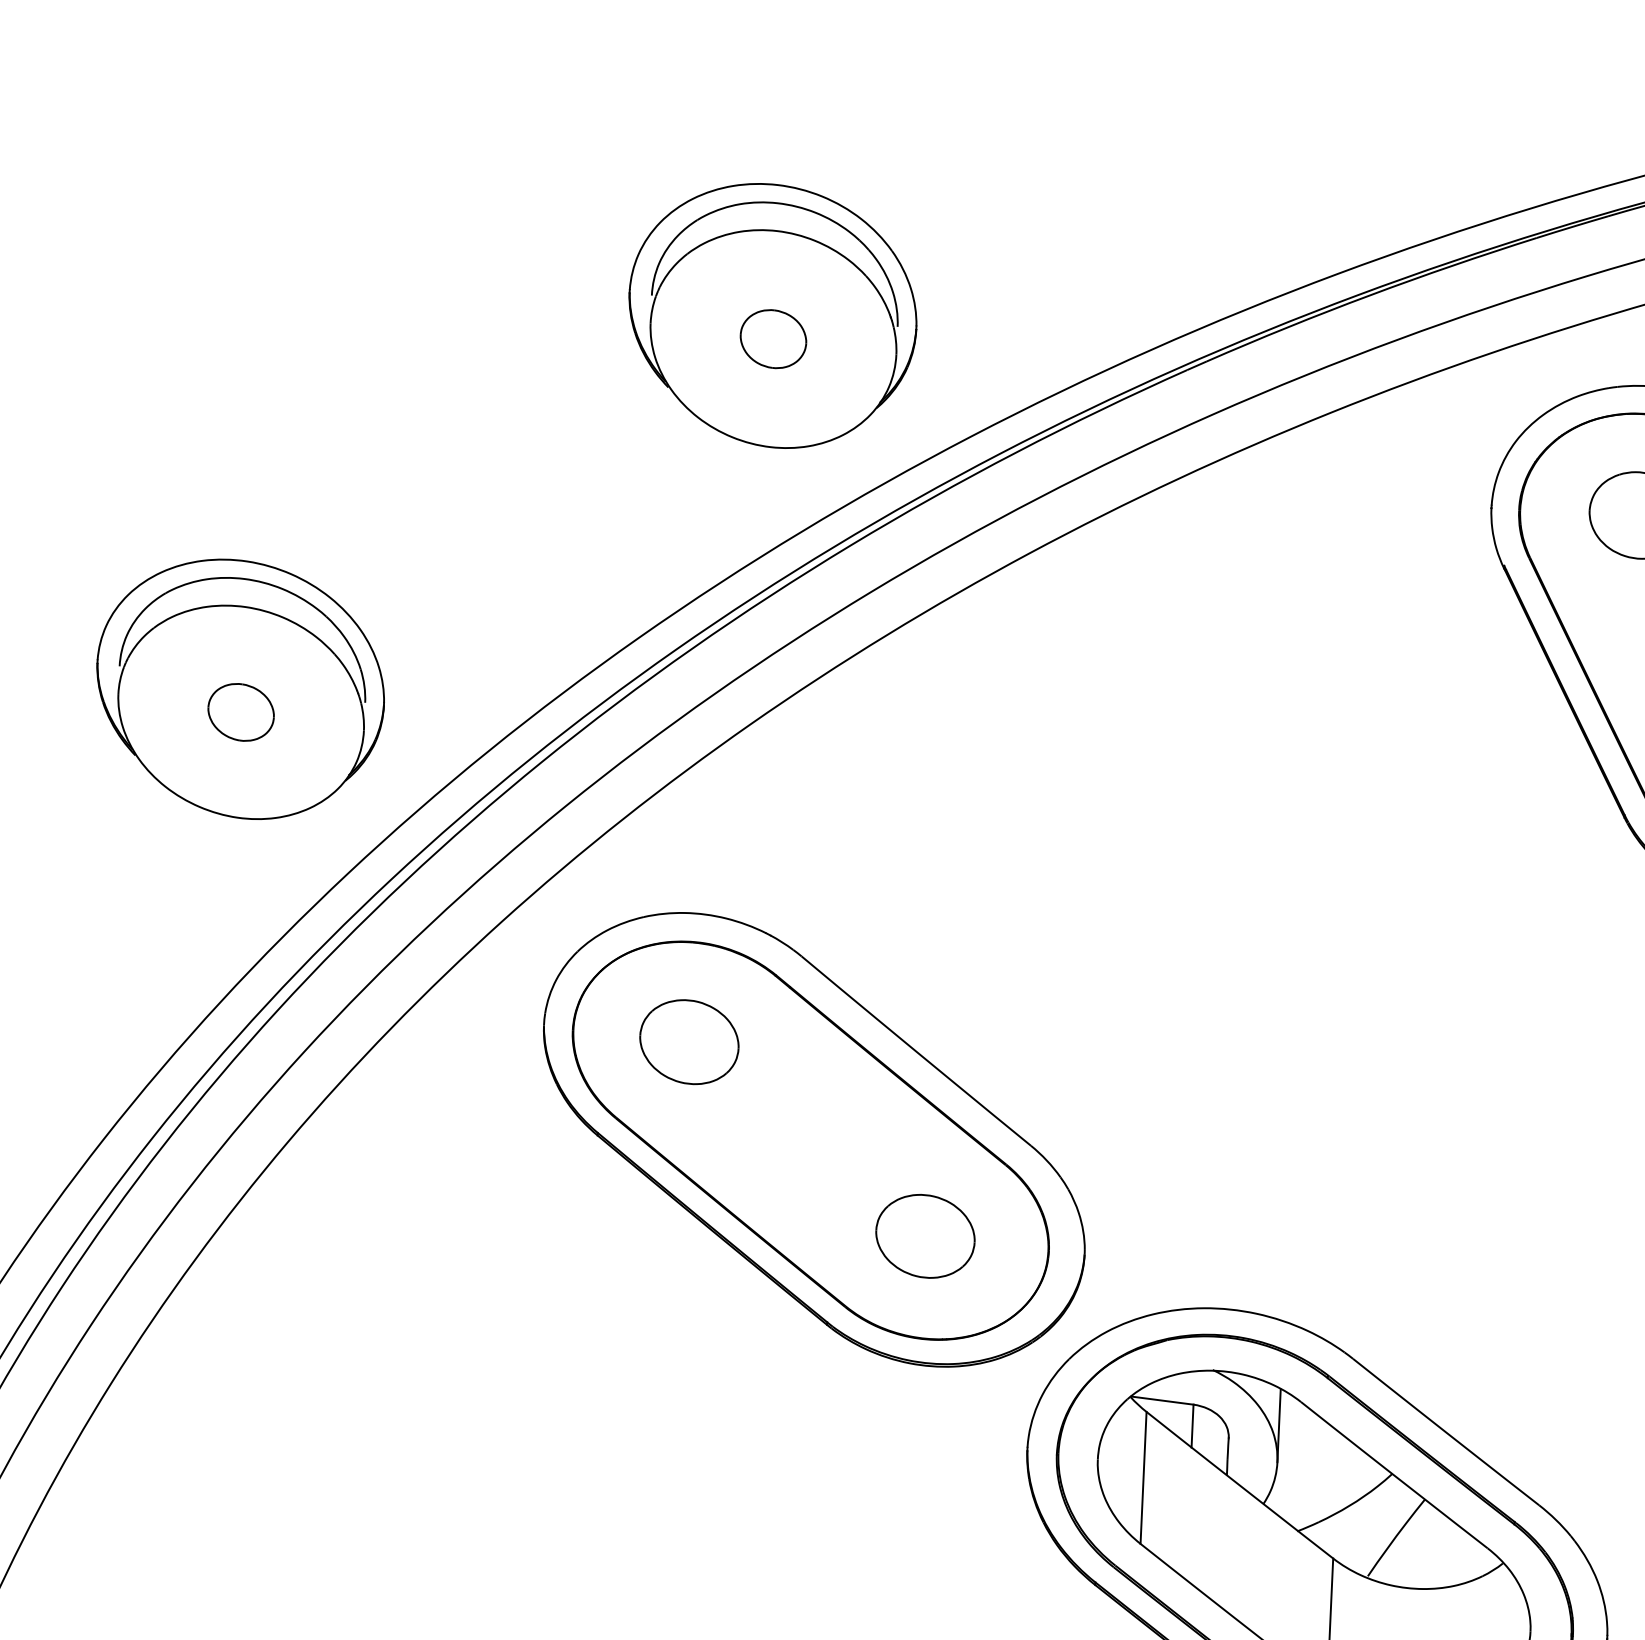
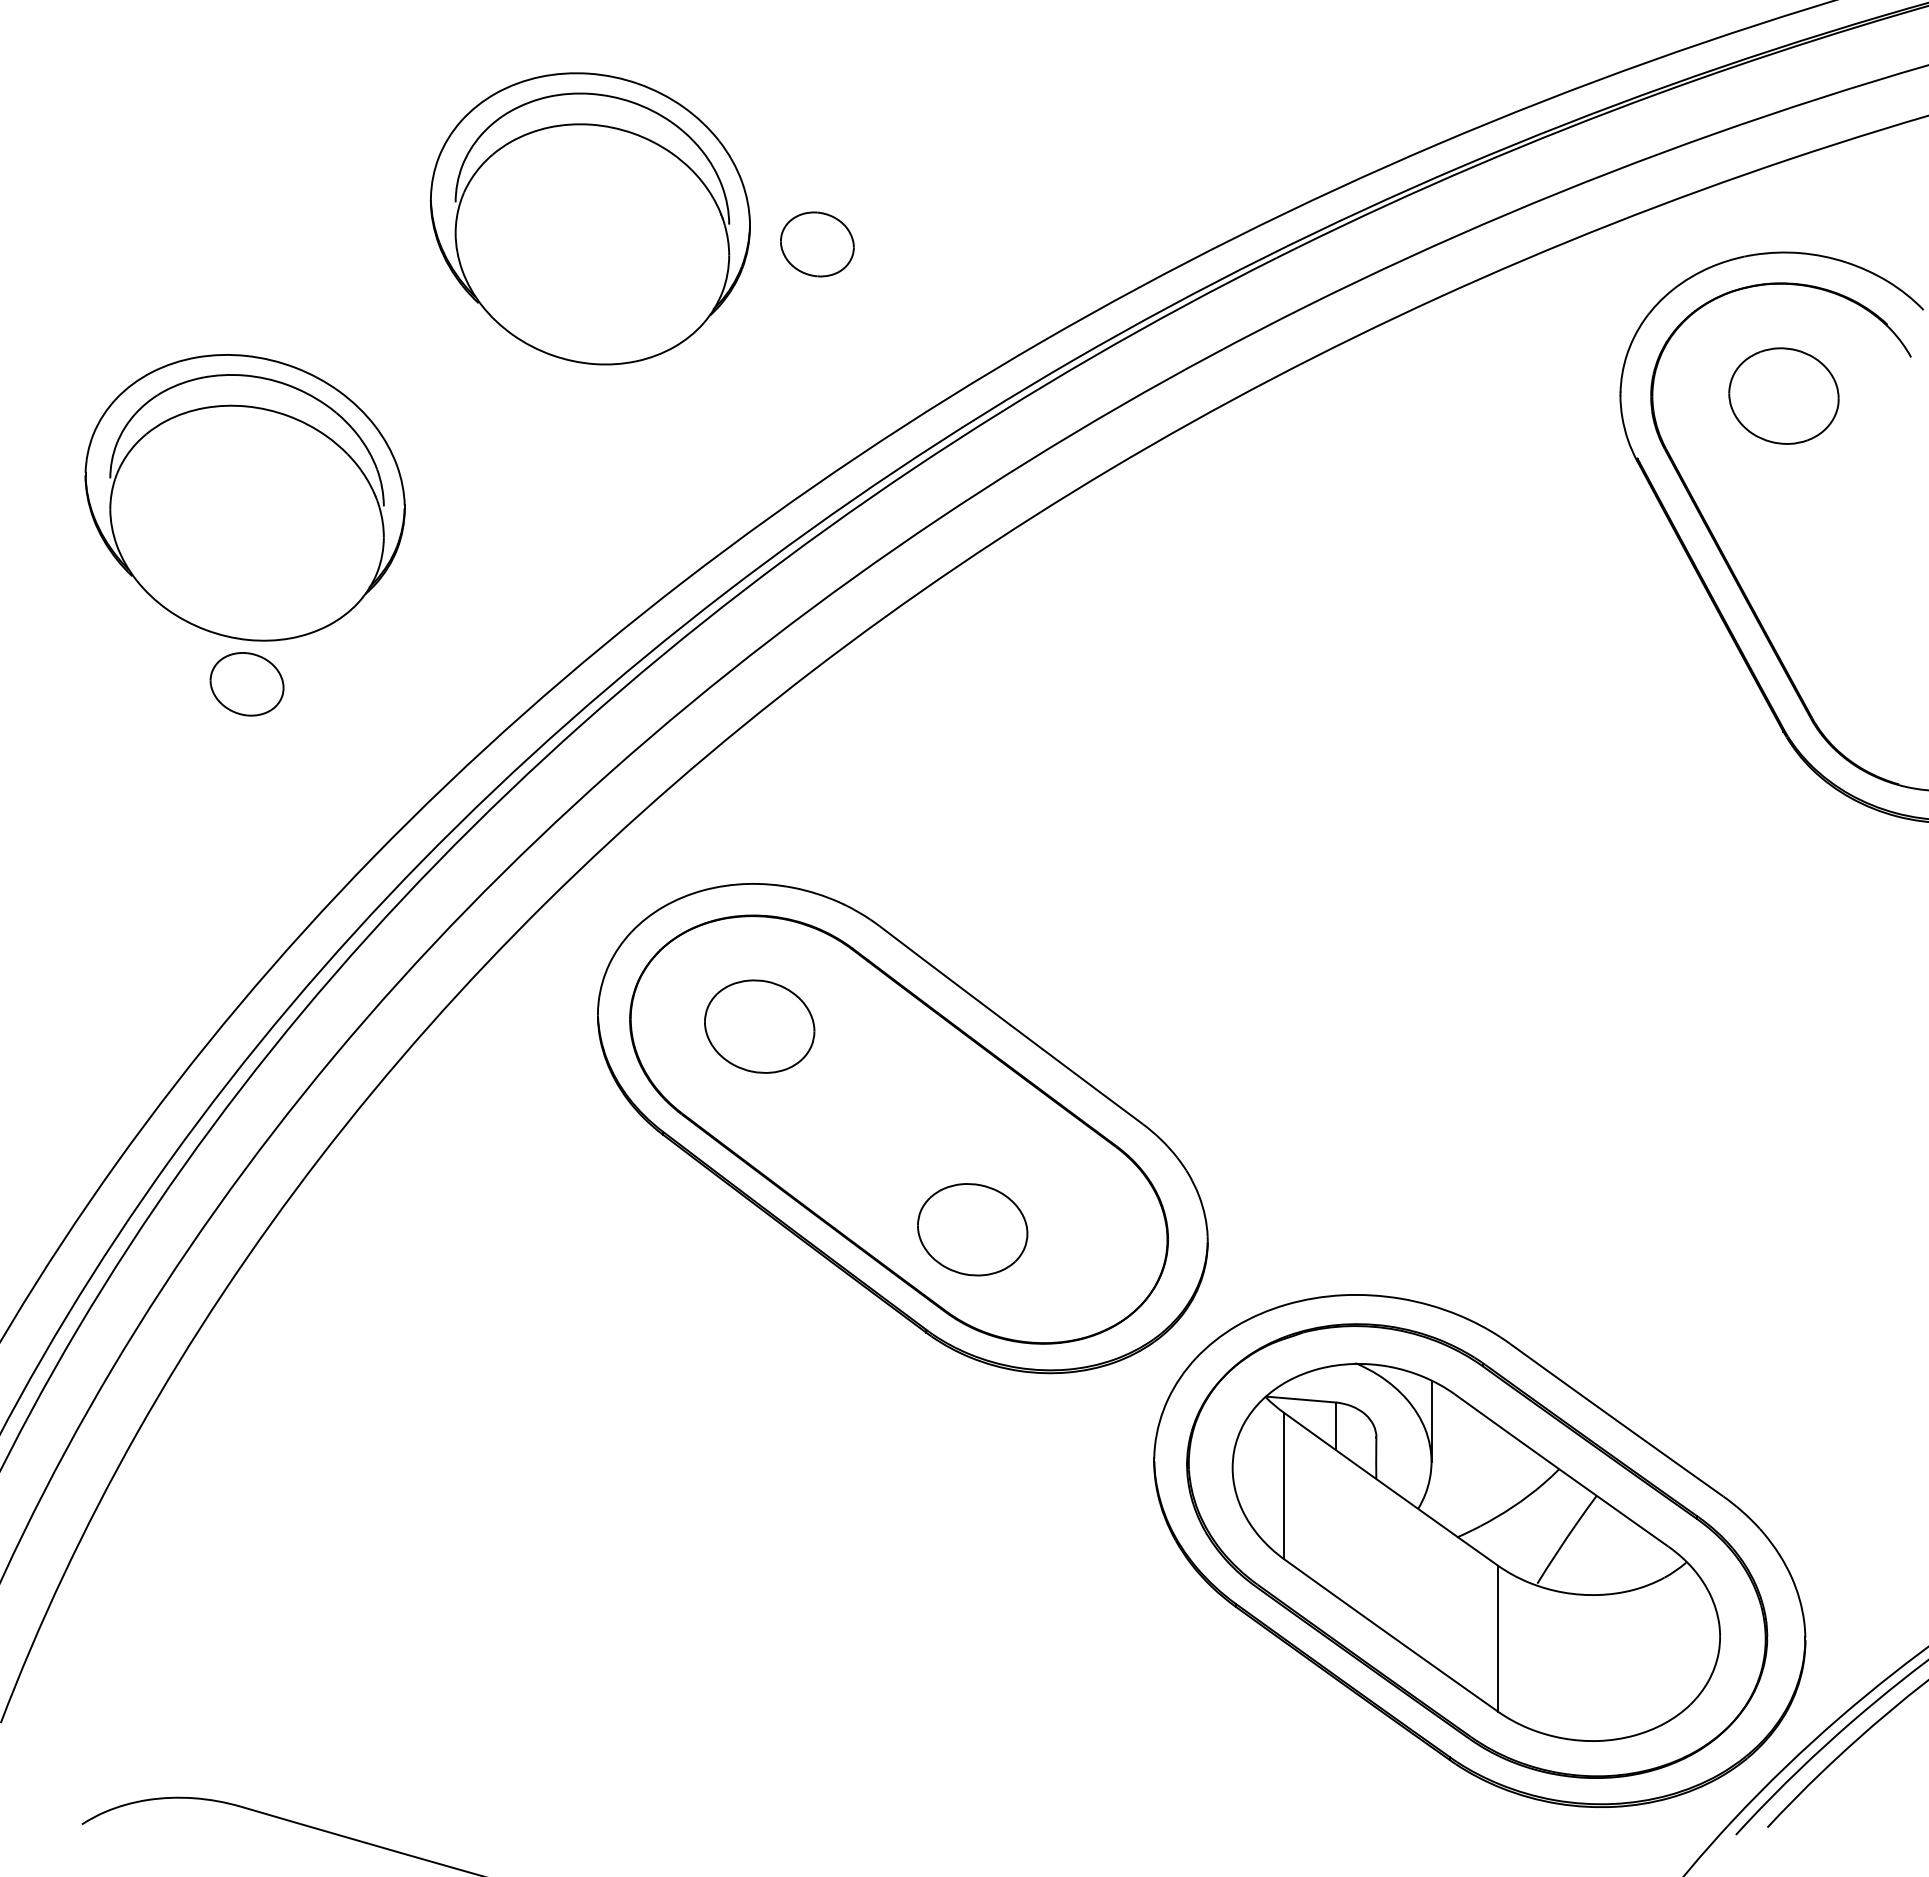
part: (771, 315) -> (589, 218), moved
part: (239, 689) -> (244, 497), moved
part: (925, 1236) -> (972, 1229), moved

